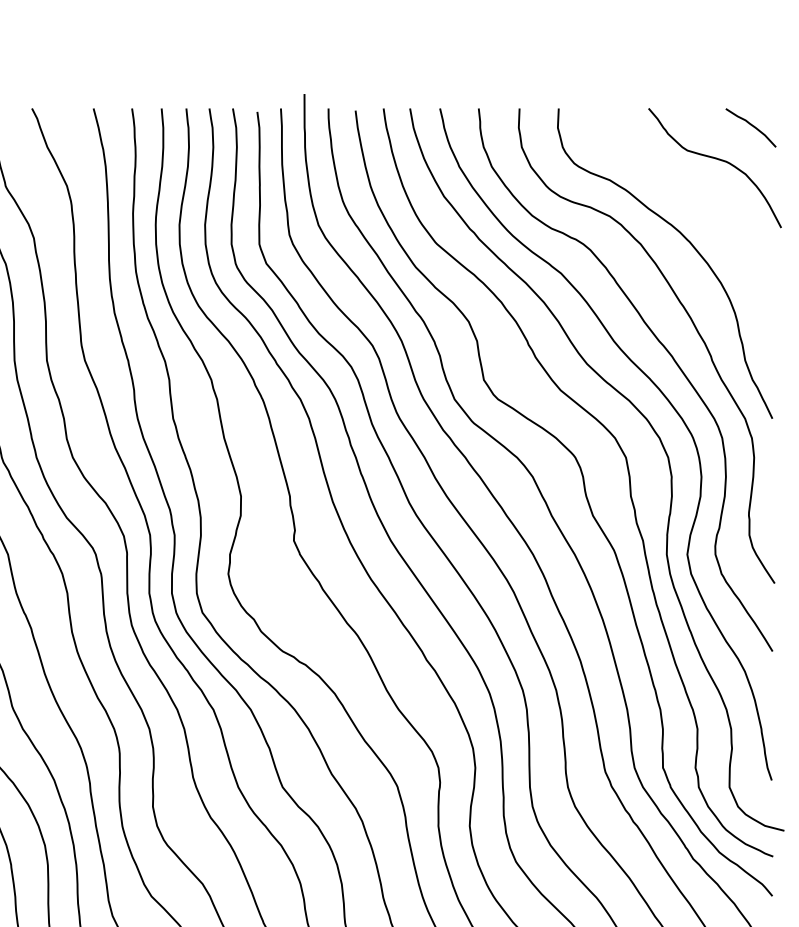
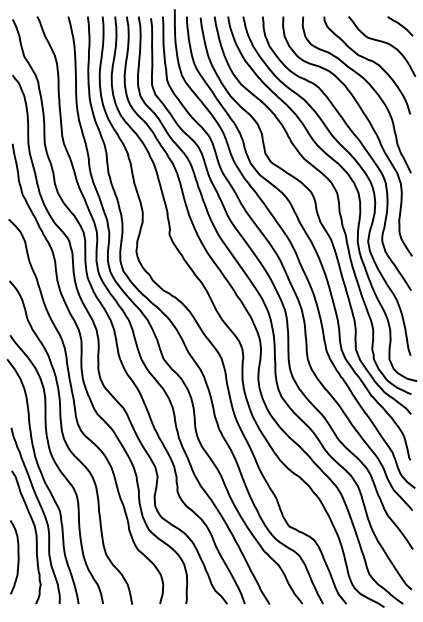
curve: (690, 197) -> (369, 61), added

